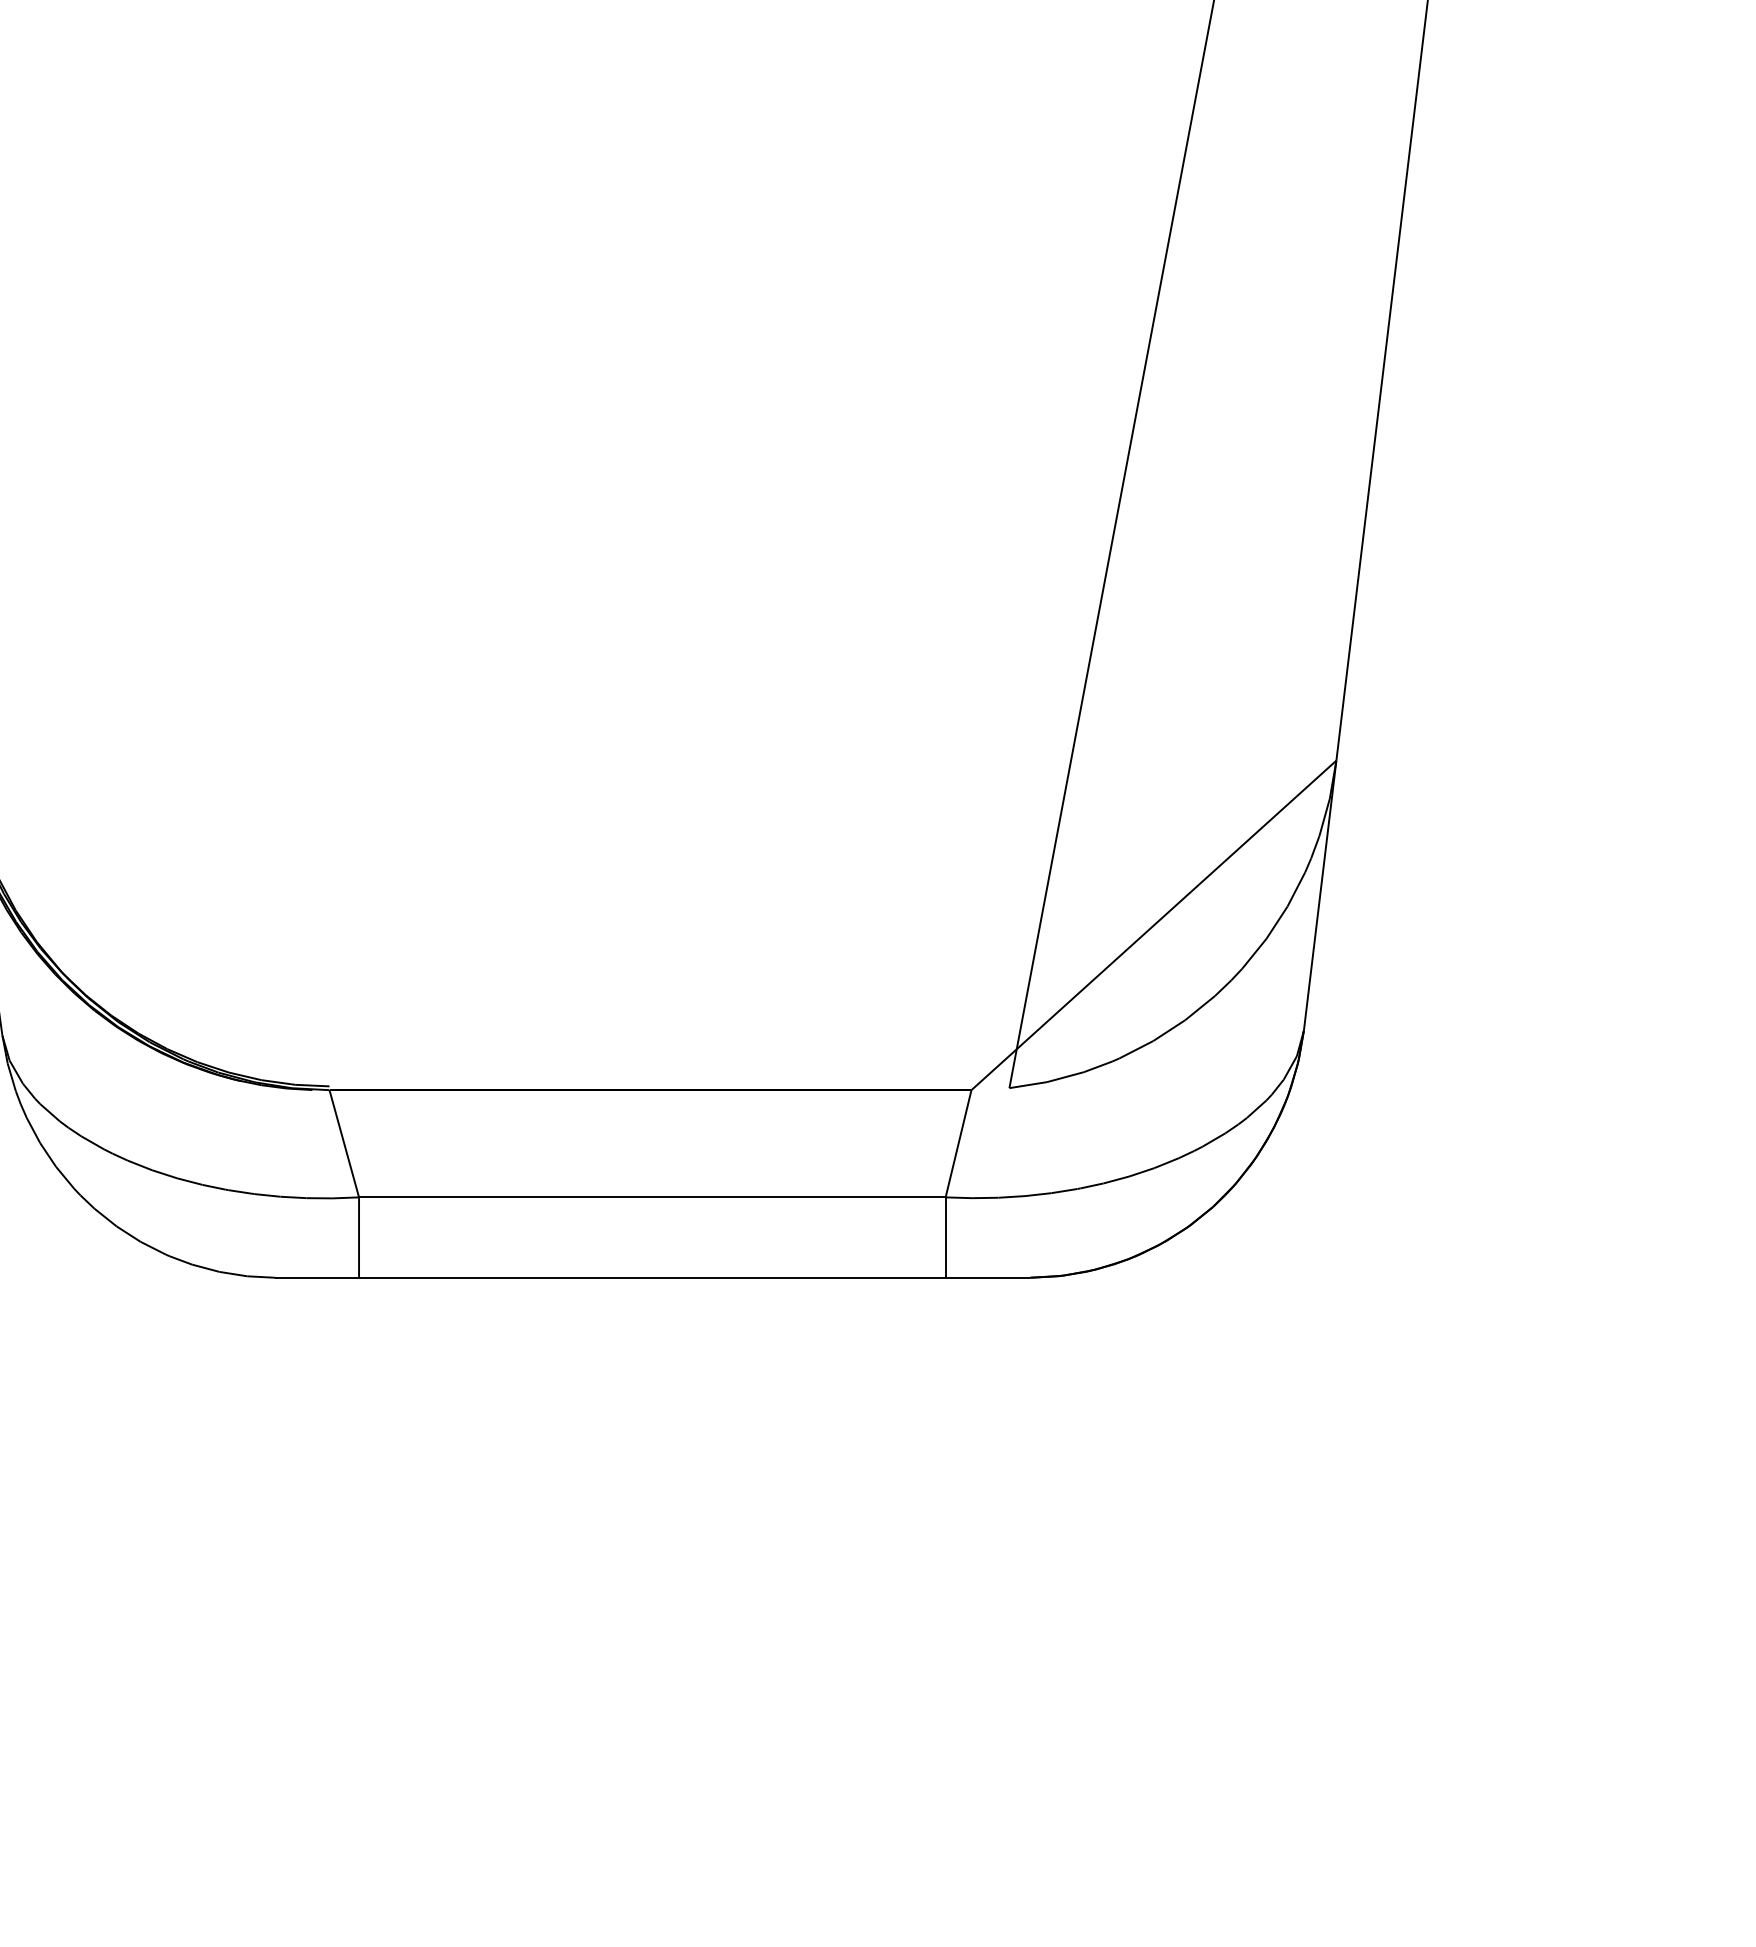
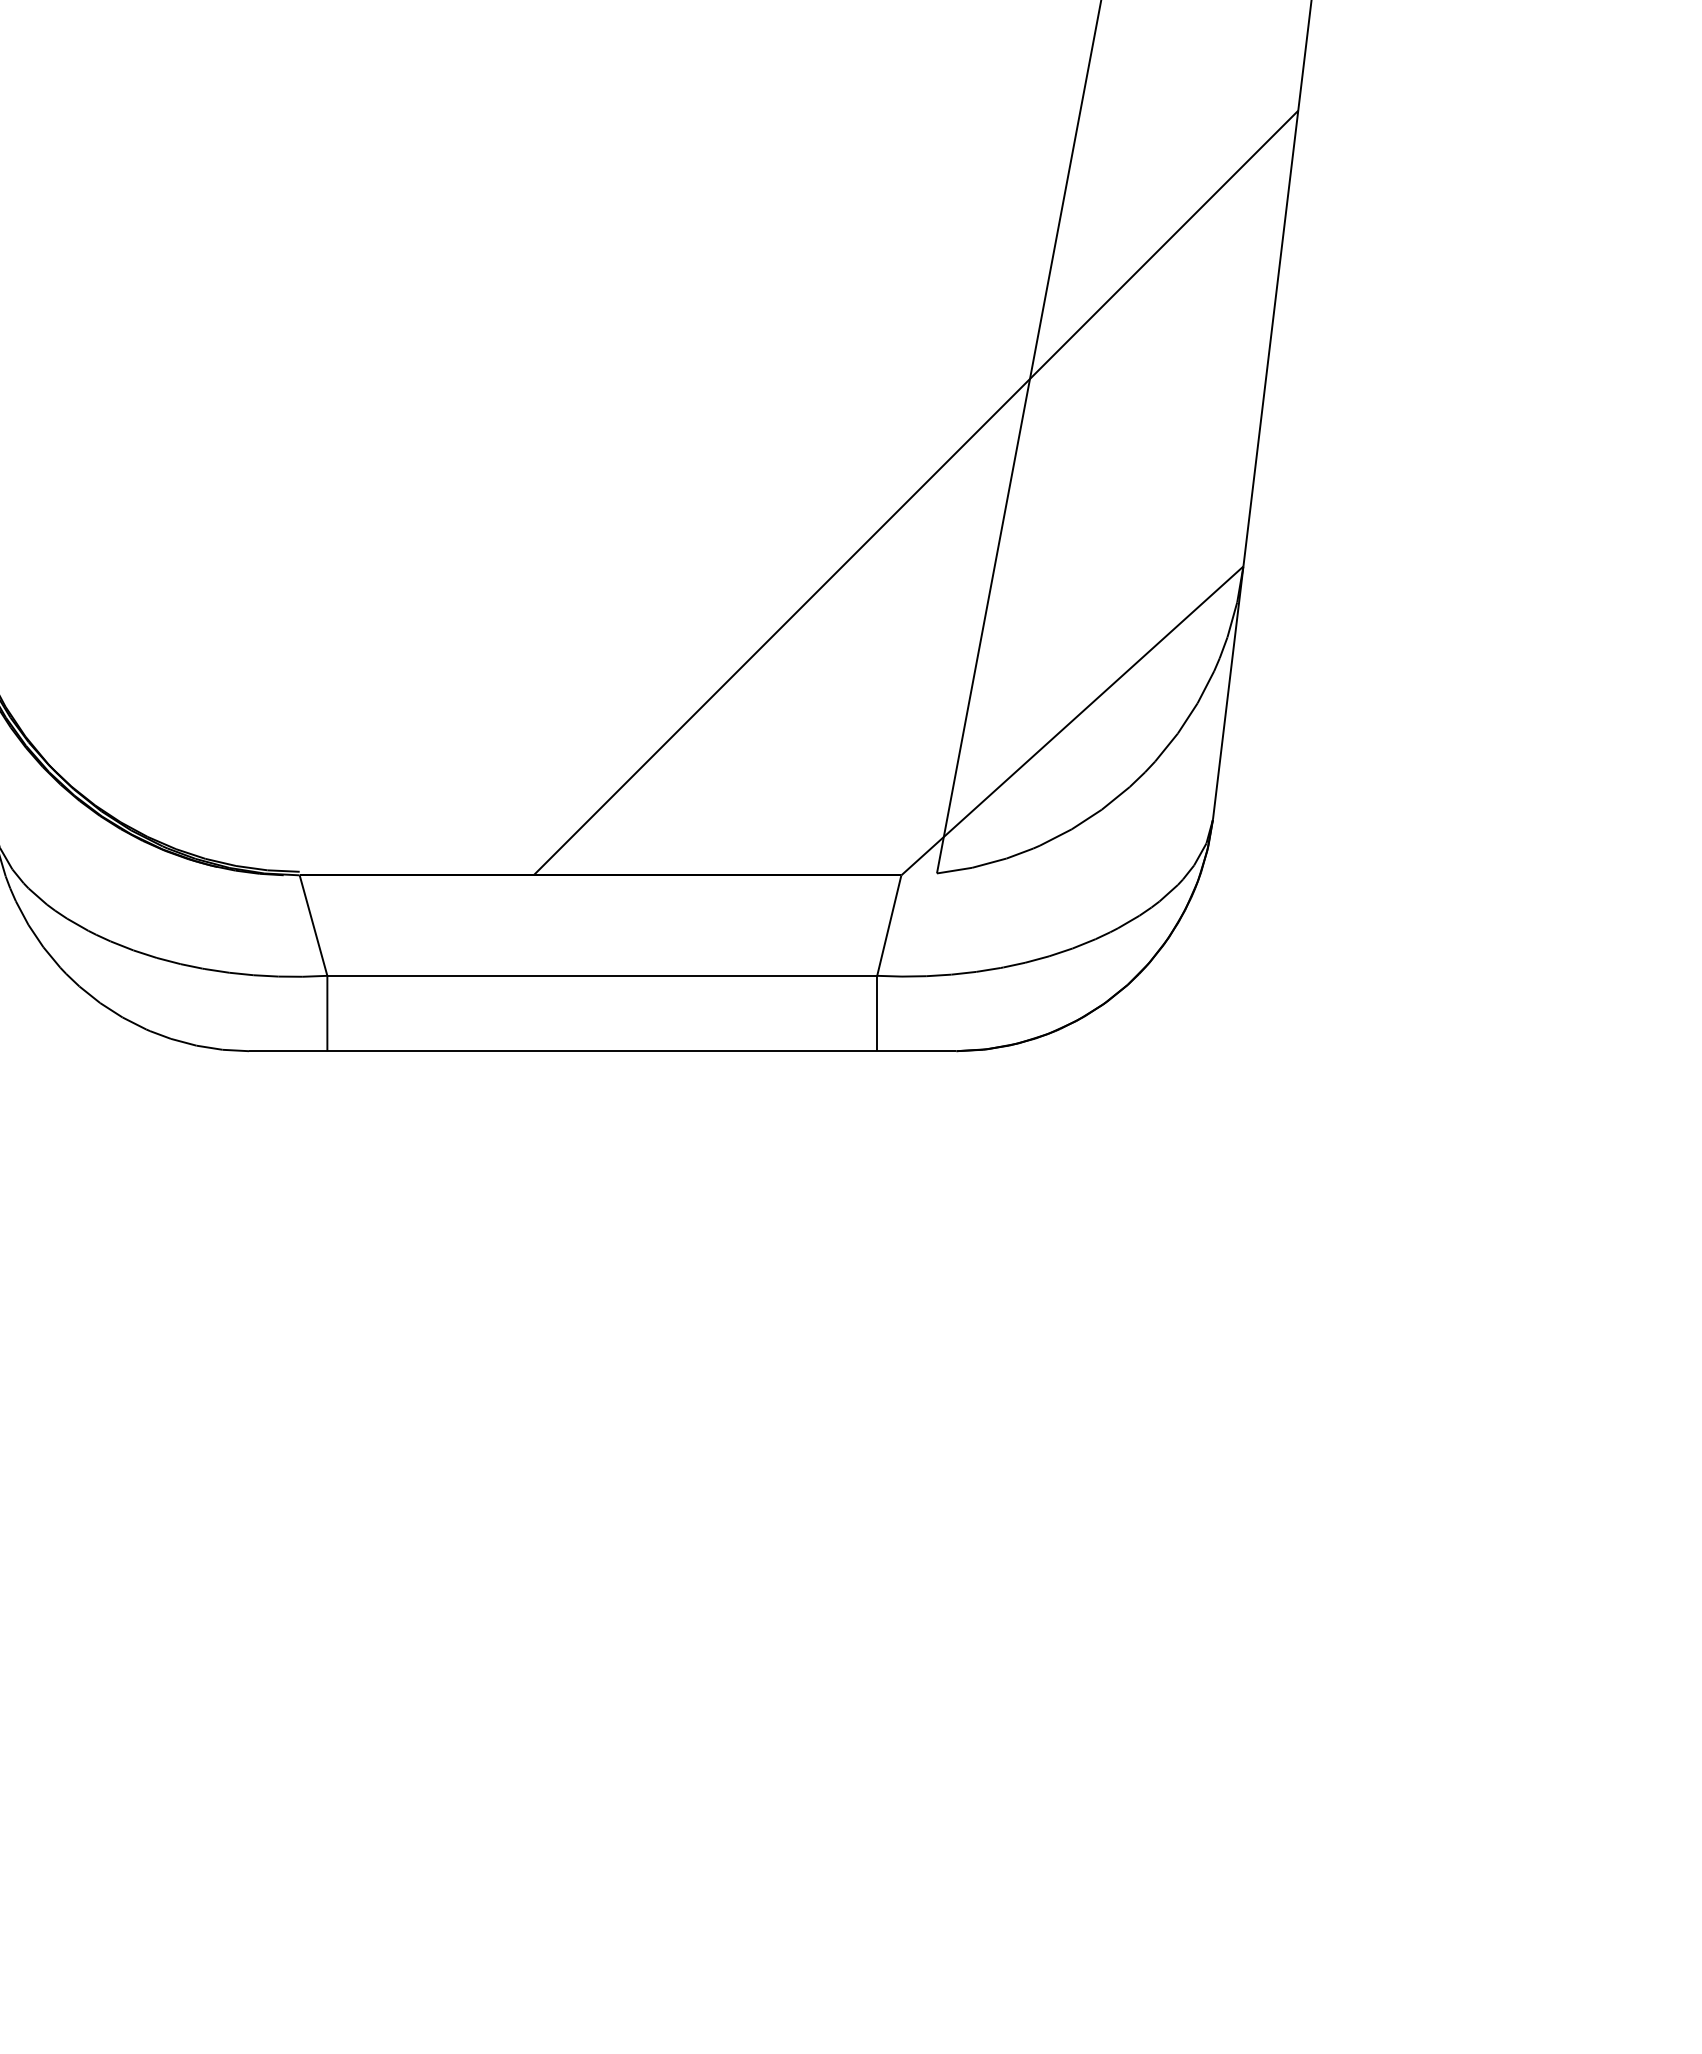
line: (986, 681) -> (915, 492), added

